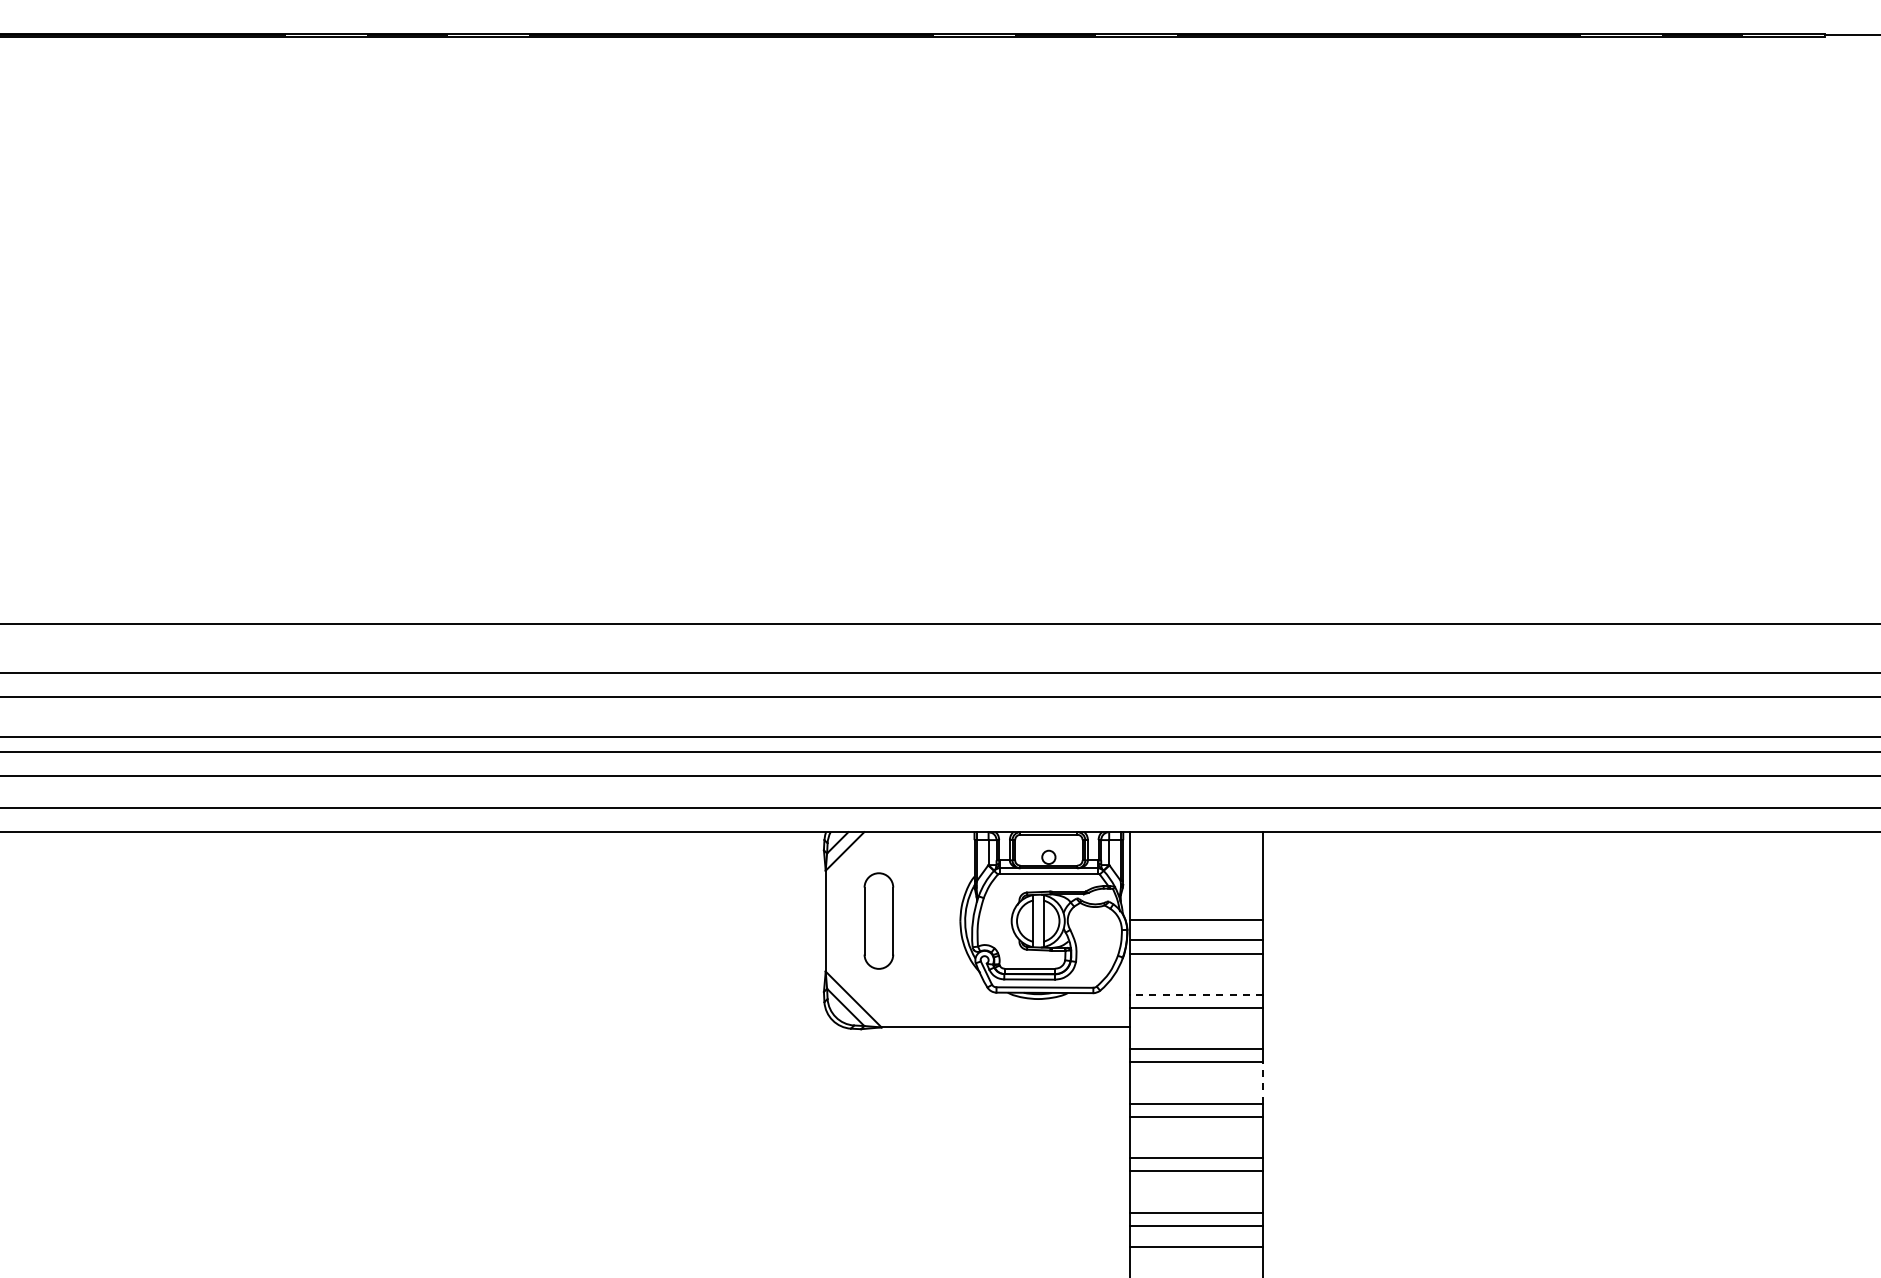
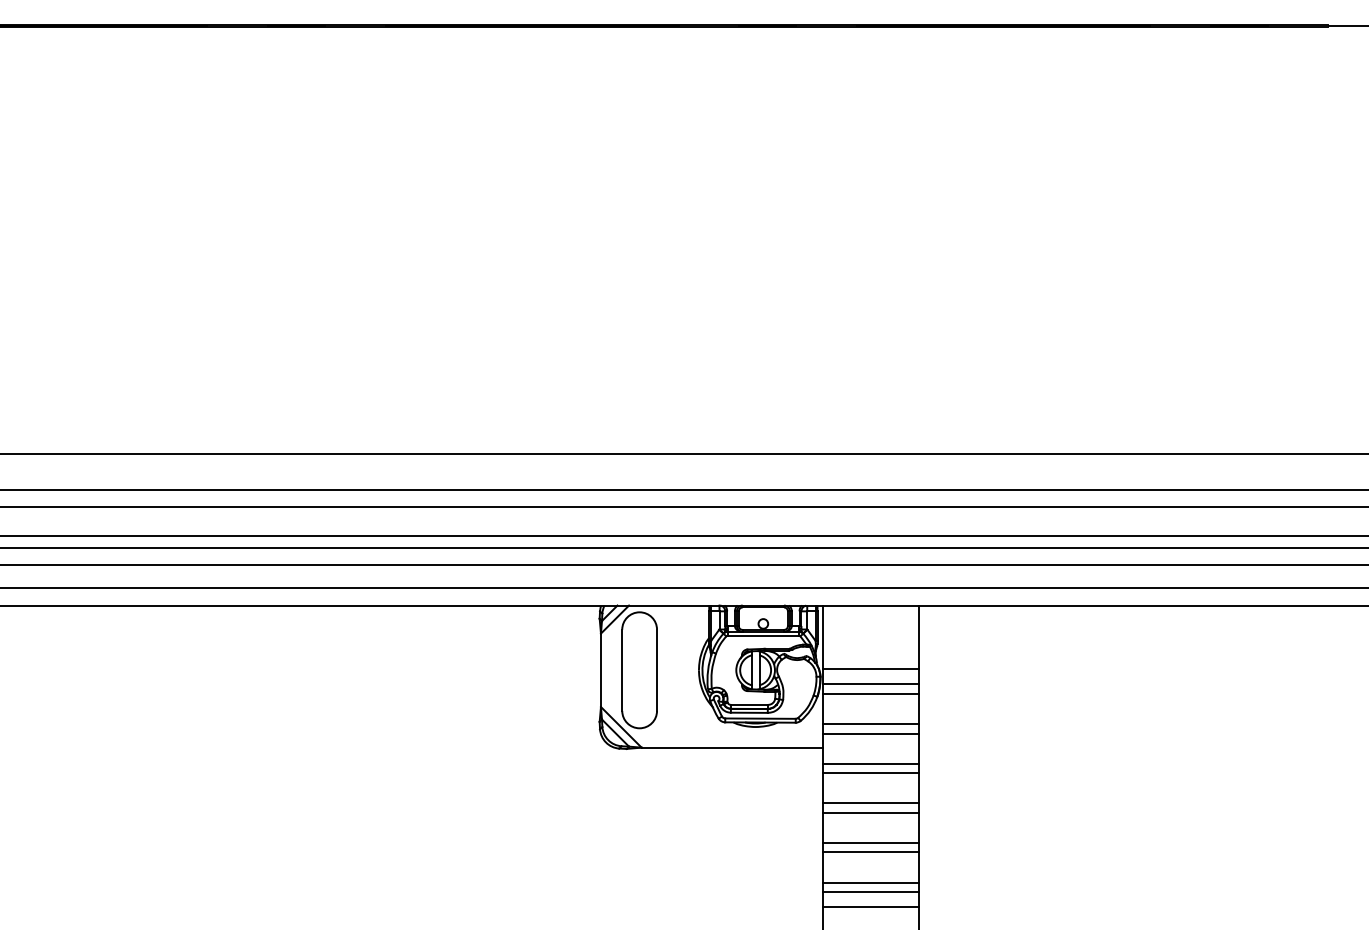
part: (878, 920) -> (639, 669), size x1.67
line: (1196, 994) -> (870, 723), dashed -> solid
line: (1263, 1083) -> (919, 788), dashed -> solid

